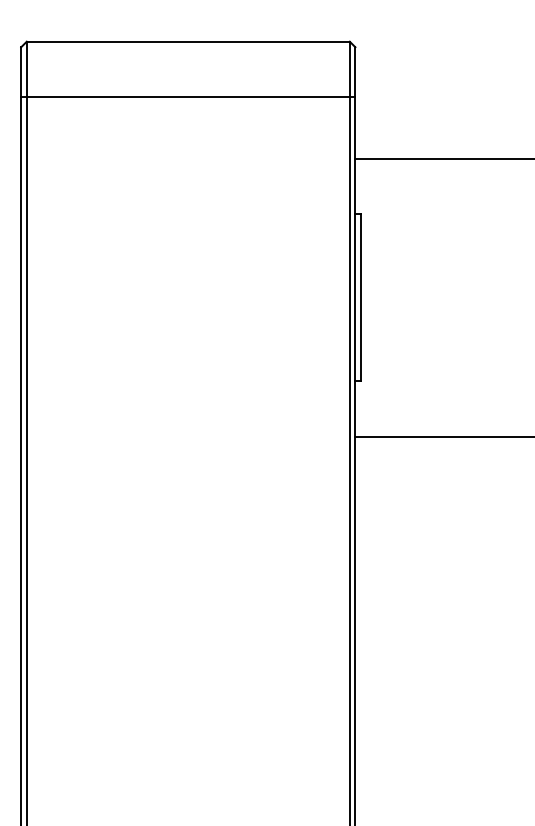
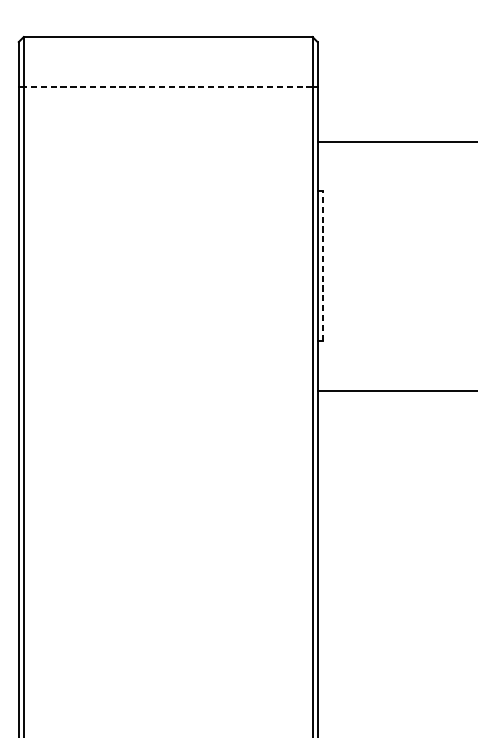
line: (188, 97) -> (168, 86), solid -> dashed
line: (360, 297) -> (322, 265), solid -> dashed

